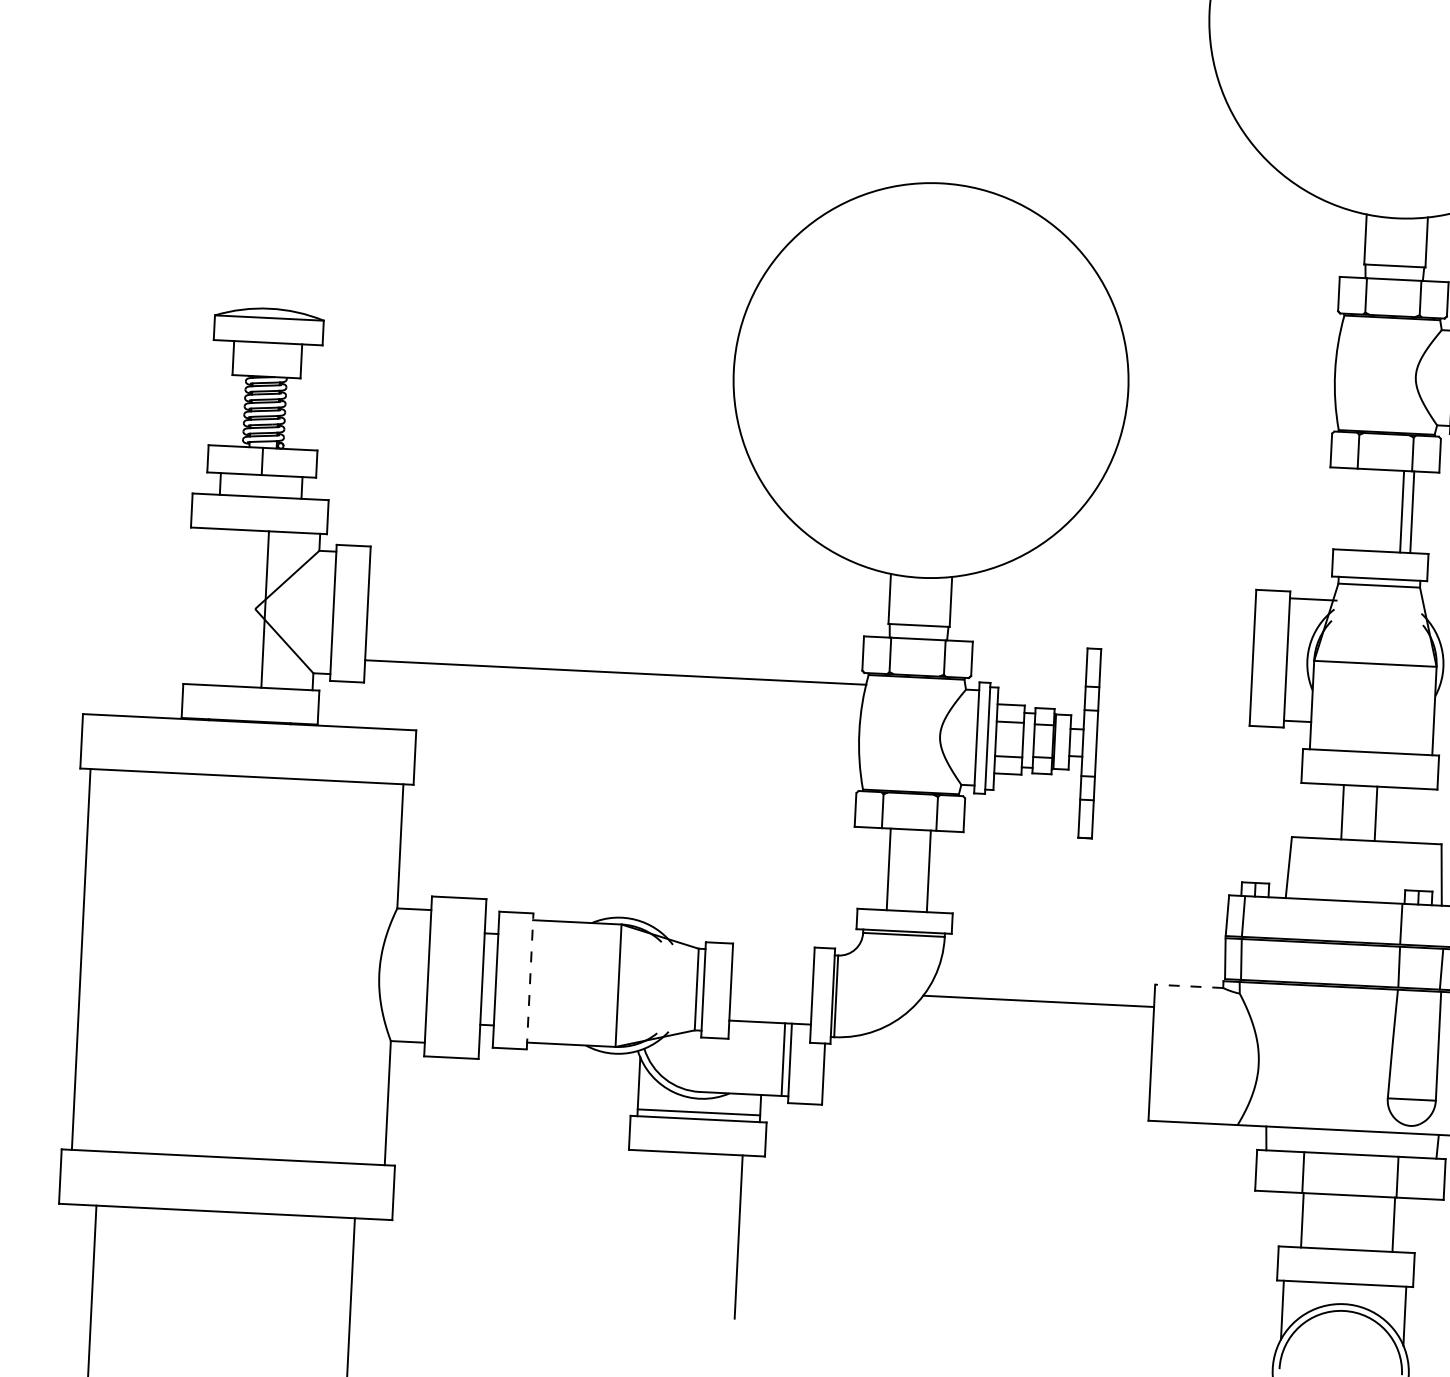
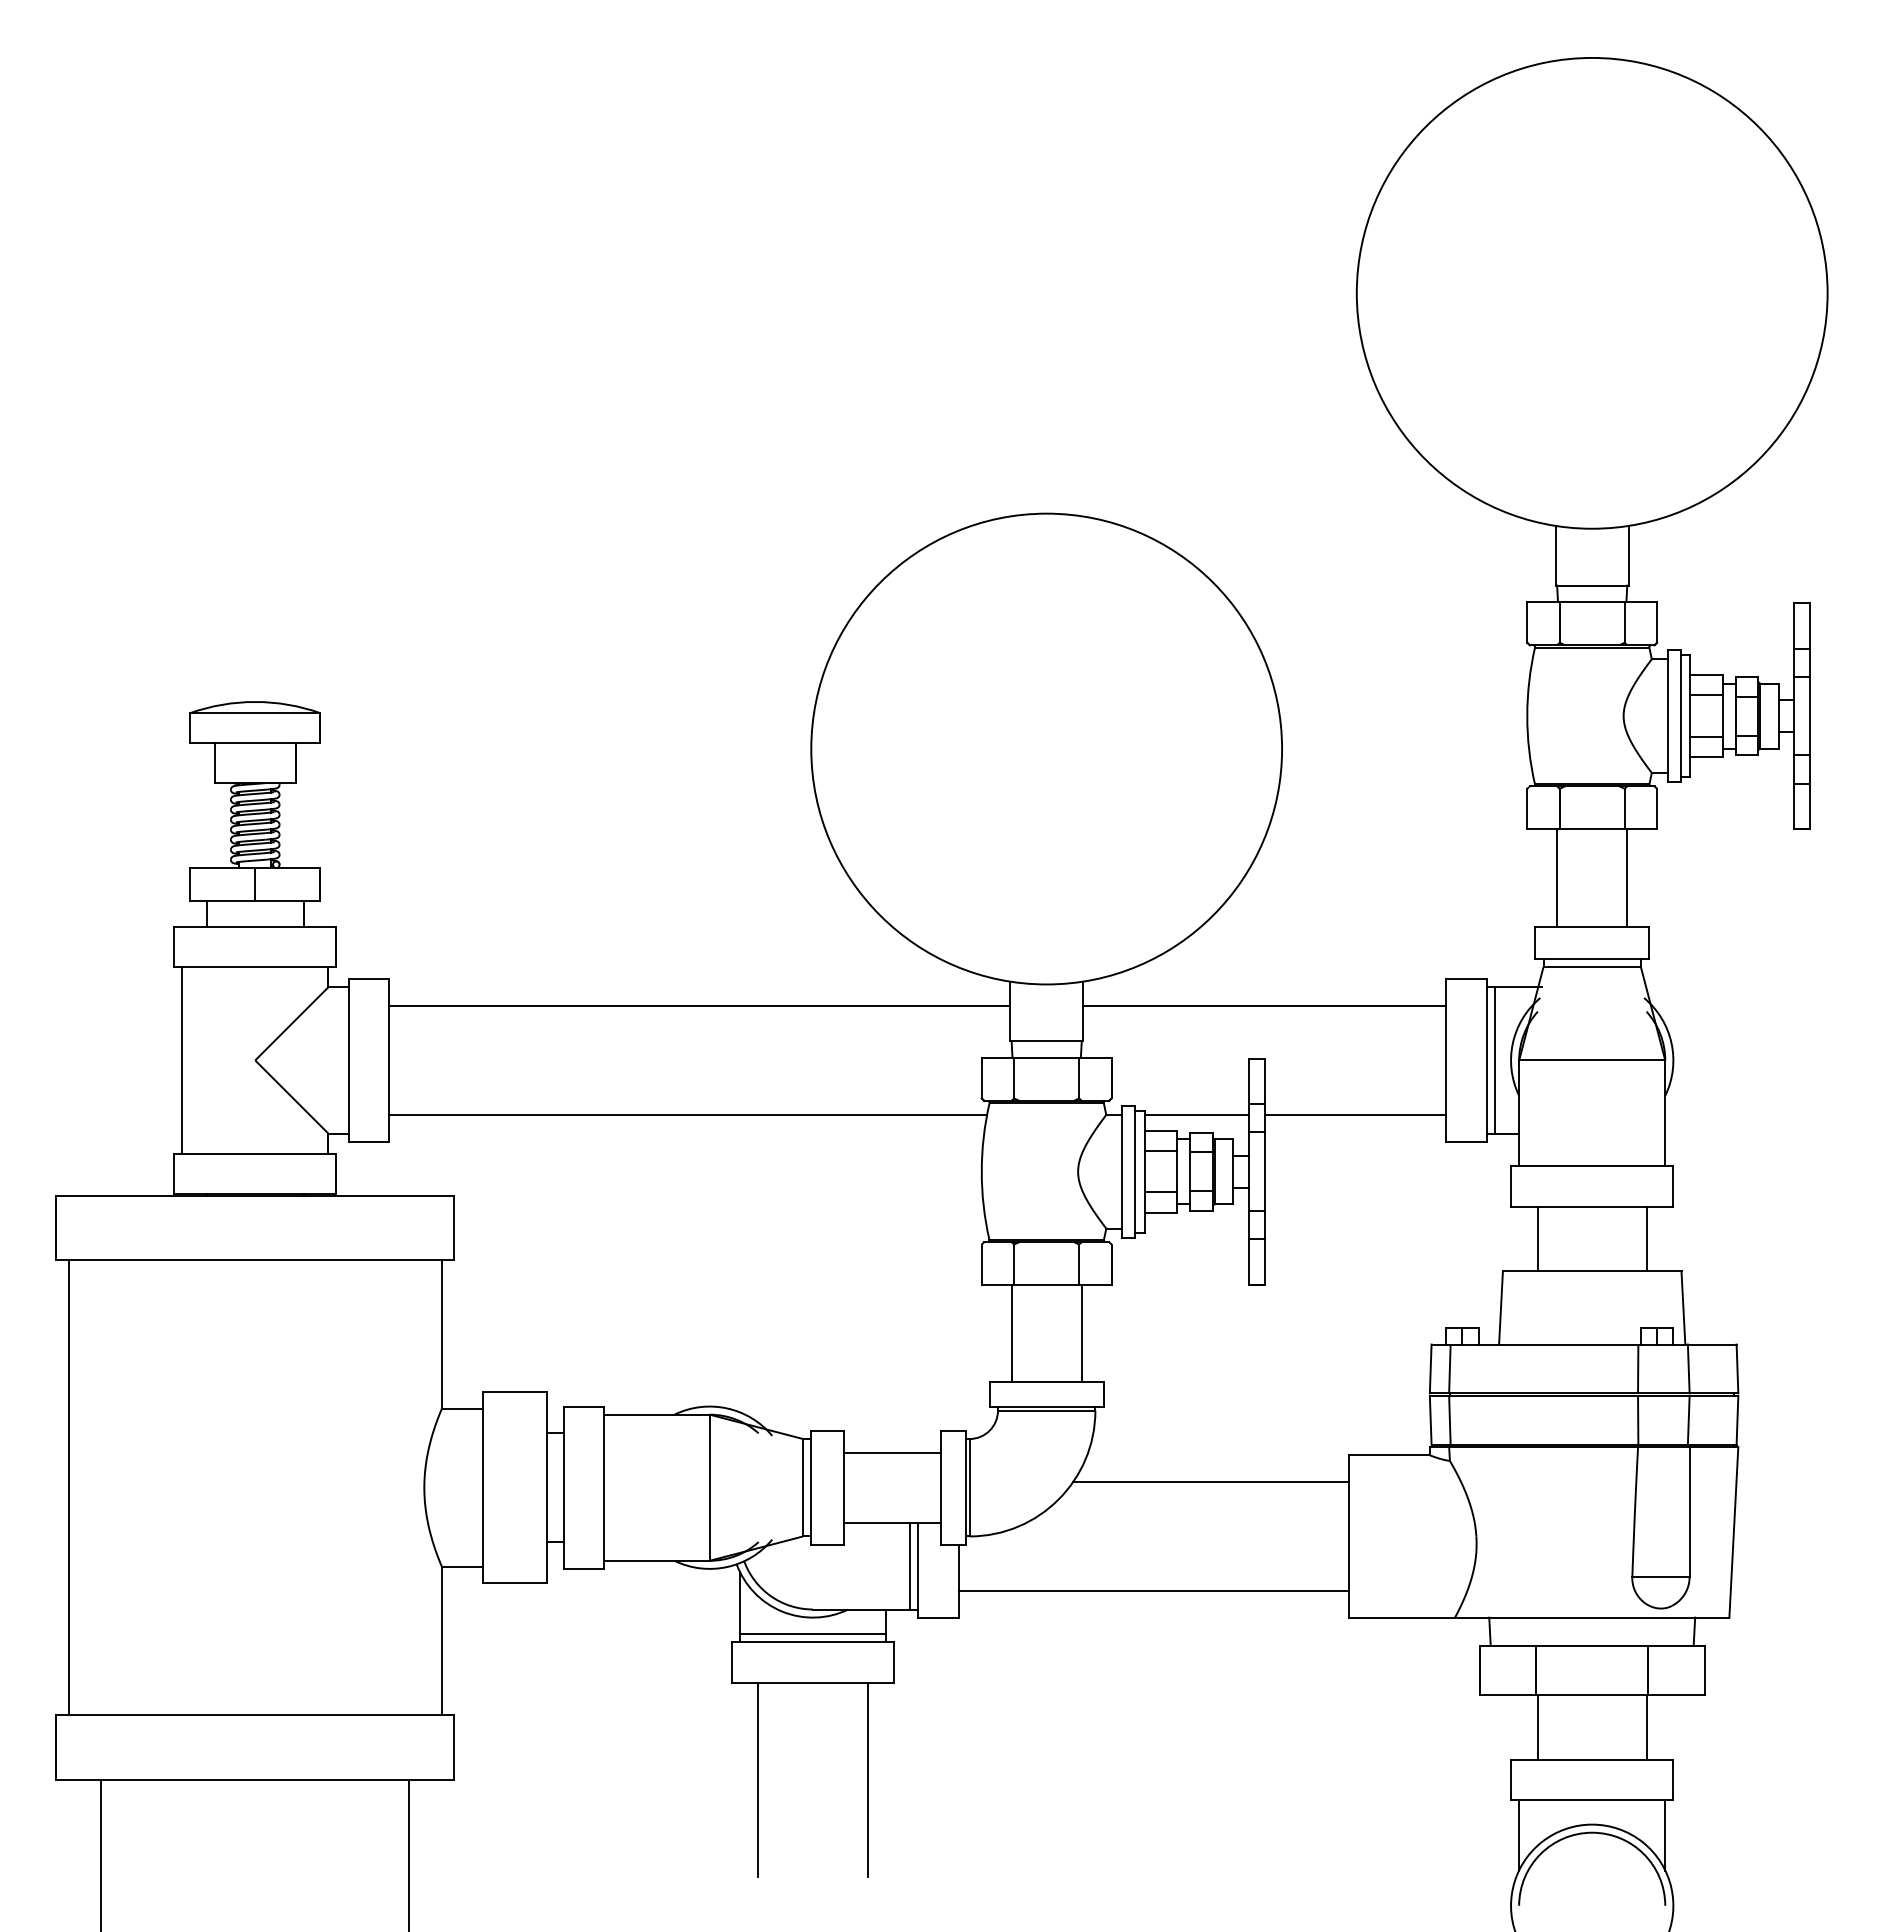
line: (1402, 511) -> (1557, 877), moved
line: (629, 581) -> (699, 1005), added
line: (1103, 604) -> (1264, 1005), added
line: (265, 609) -> (182, 1060), moved
line: (1293, 659) -> (1494, 1060), added
line: (1041, 692) -> (1196, 1114), added
line: (1174, 699) -> (1355, 1114), added
line: (1342, 811) -> (1646, 1238), moved
line: (1375, 813) -> (1537, 1238), moved
line: (888, 869) -> (1081, 1333), moved
line: (928, 871) -> (1011, 1333), moved
line: (1443, 925) -> (1688, 1368), added
line: (773, 963) -> (892, 1452), added
line: (530, 981) -> (604, 1487), dashed -> solid
line: (1189, 986) -> (1389, 1455), dashed -> solid
line: (986, 1090) -> (1153, 1590), added
line: (647, 1232) -> (758, 1779), added

